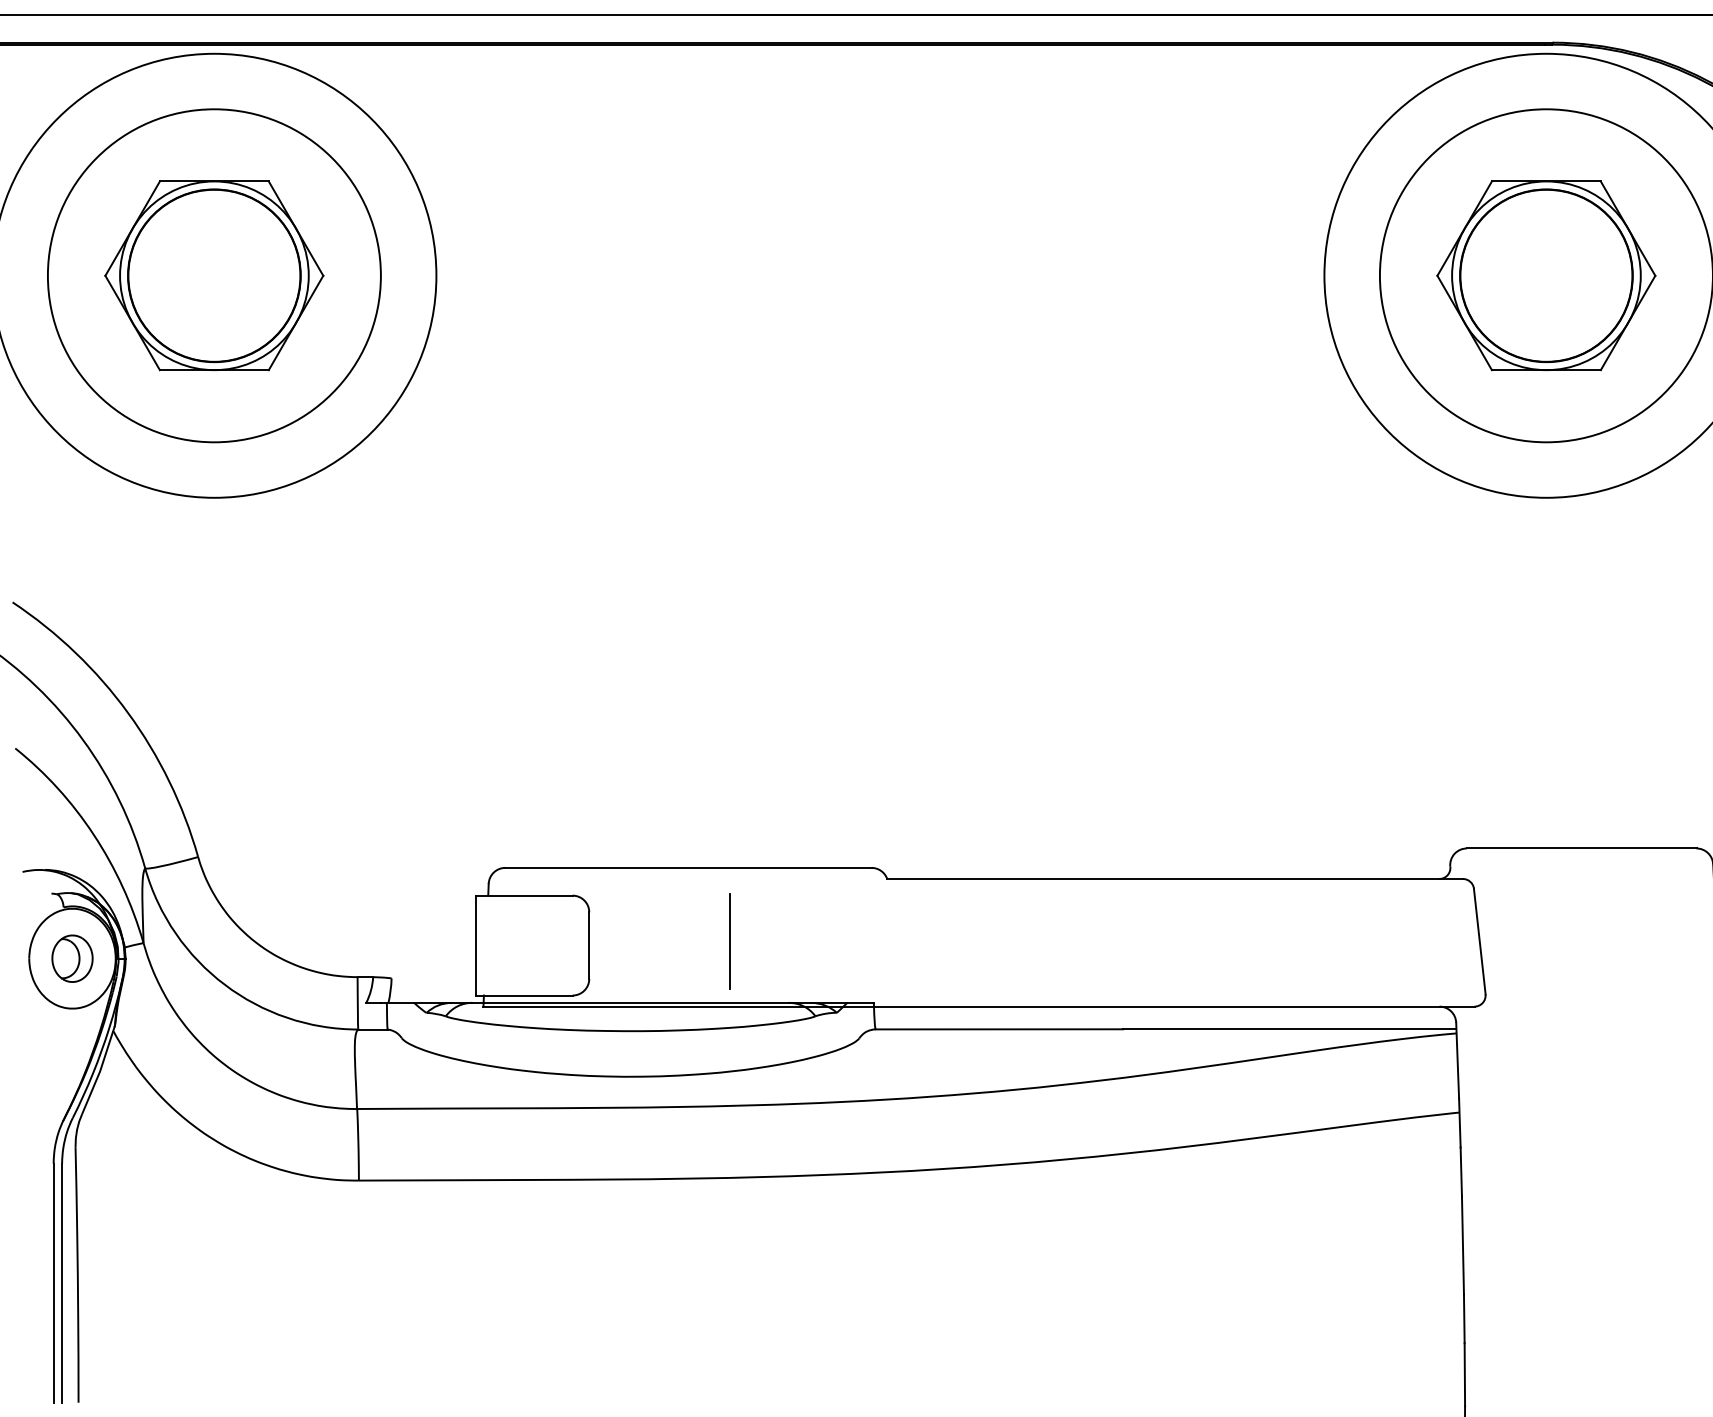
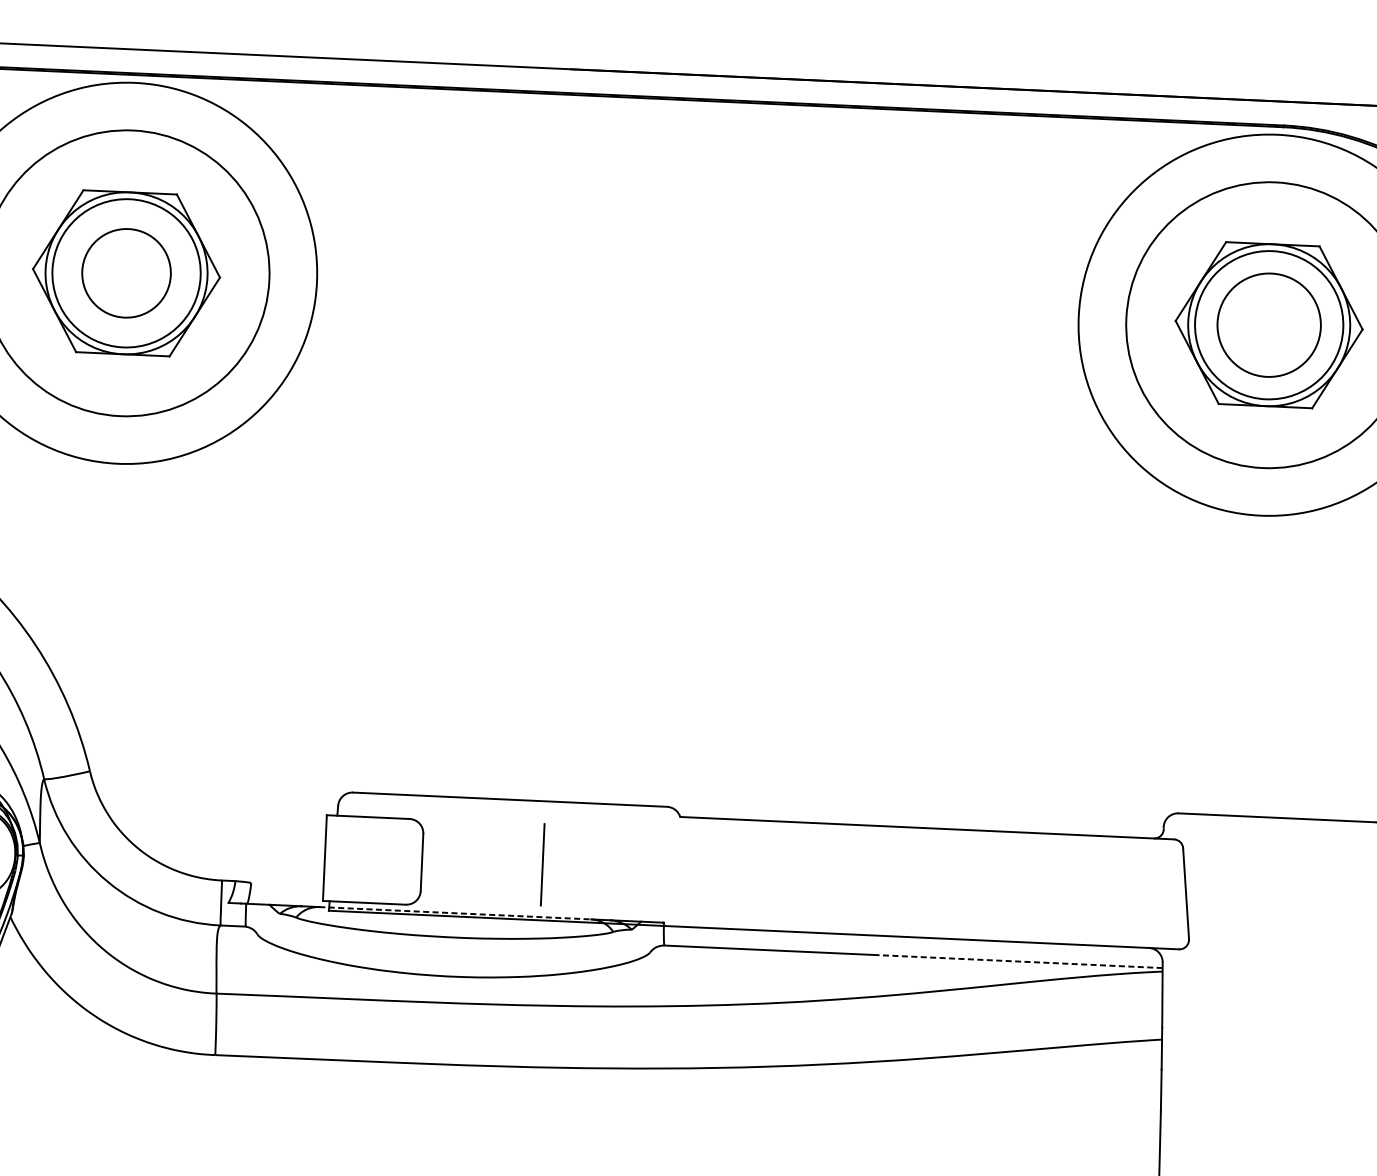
circle: (214, 275) -> (126, 273), size x0.6
circle: (1546, 275) -> (1269, 324), size x0.7
line: (630, 1002) -> (455, 912), solid -> dashed
line: (1289, 1029) -> (1019, 961), solid -> dashed

